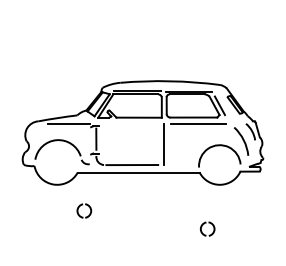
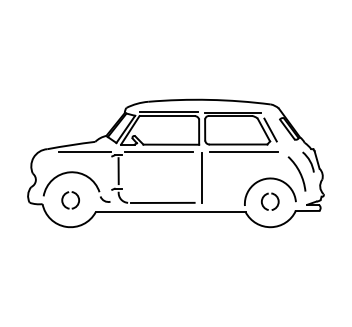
line: (128, 123) -> (158, 151), added
part: (84, 210) -> (70, 199), moved
part: (207, 228) -> (270, 200), moved

